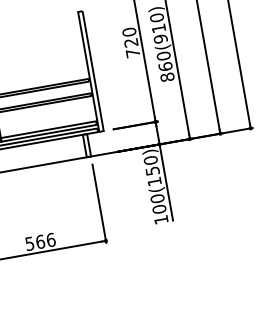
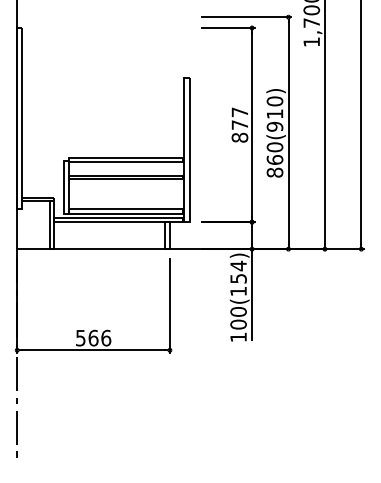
text: (130, 42) -> (239, 124), 720 -> 877
text: (150, 160) -> (238, 265), 100(150) -> 100(154)

